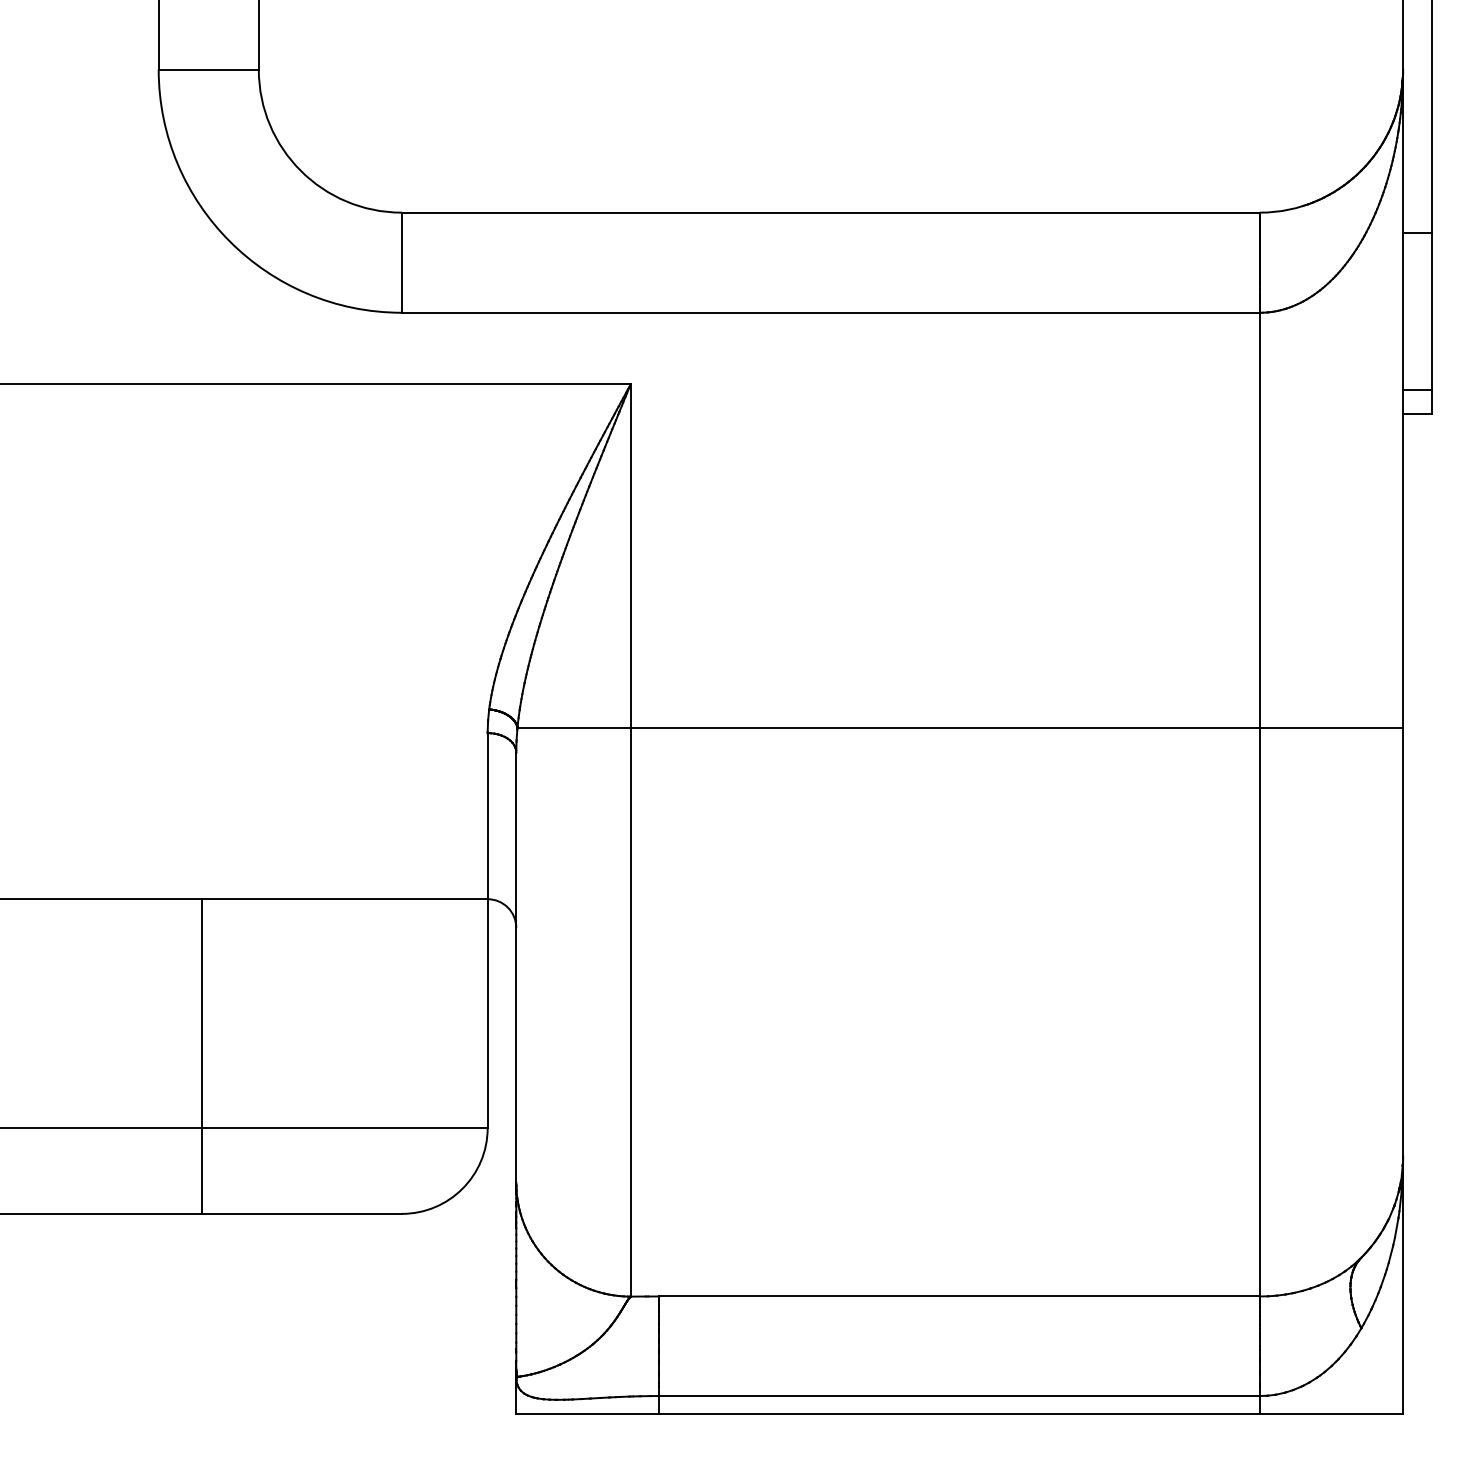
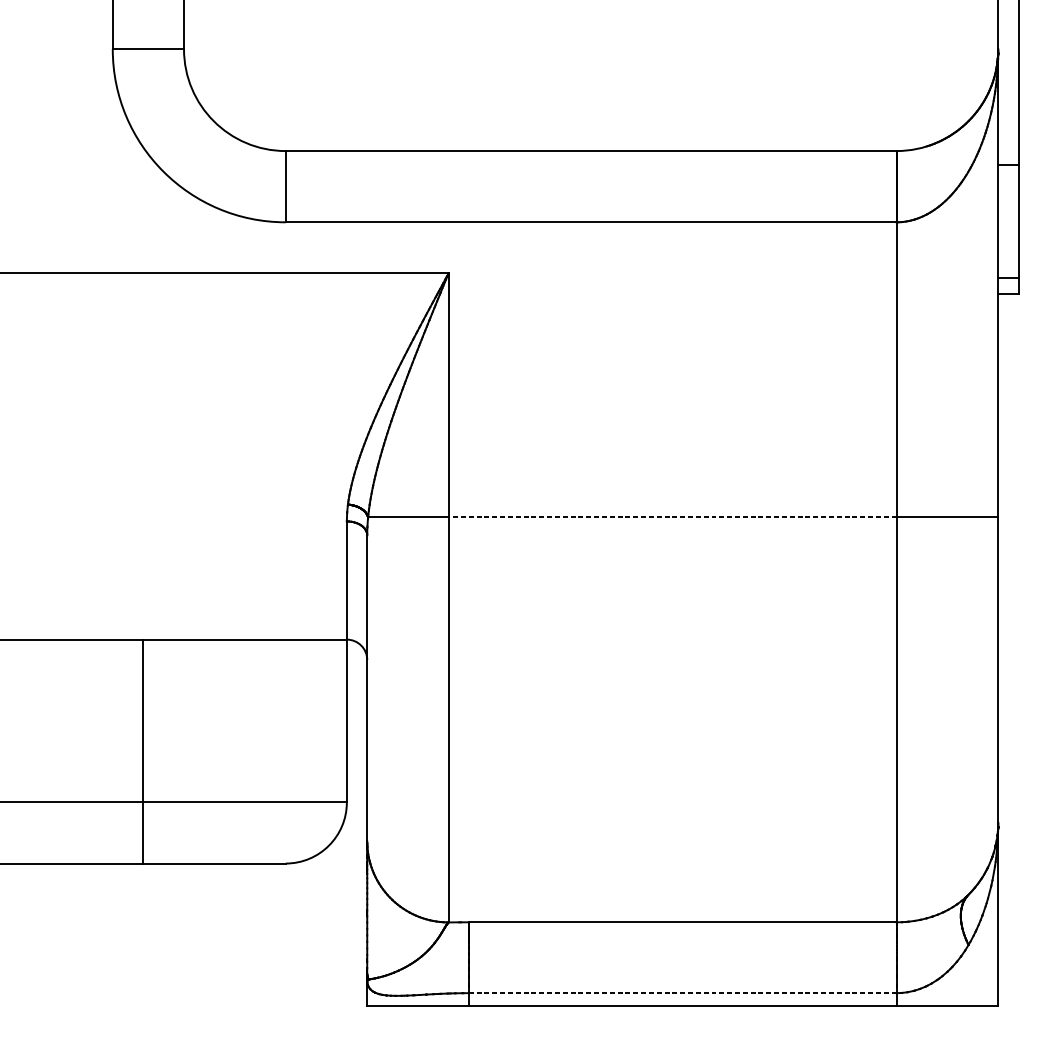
line: (945, 727) -> (672, 517), solid -> dashed
line: (959, 1396) -> (682, 993), solid -> dashed

